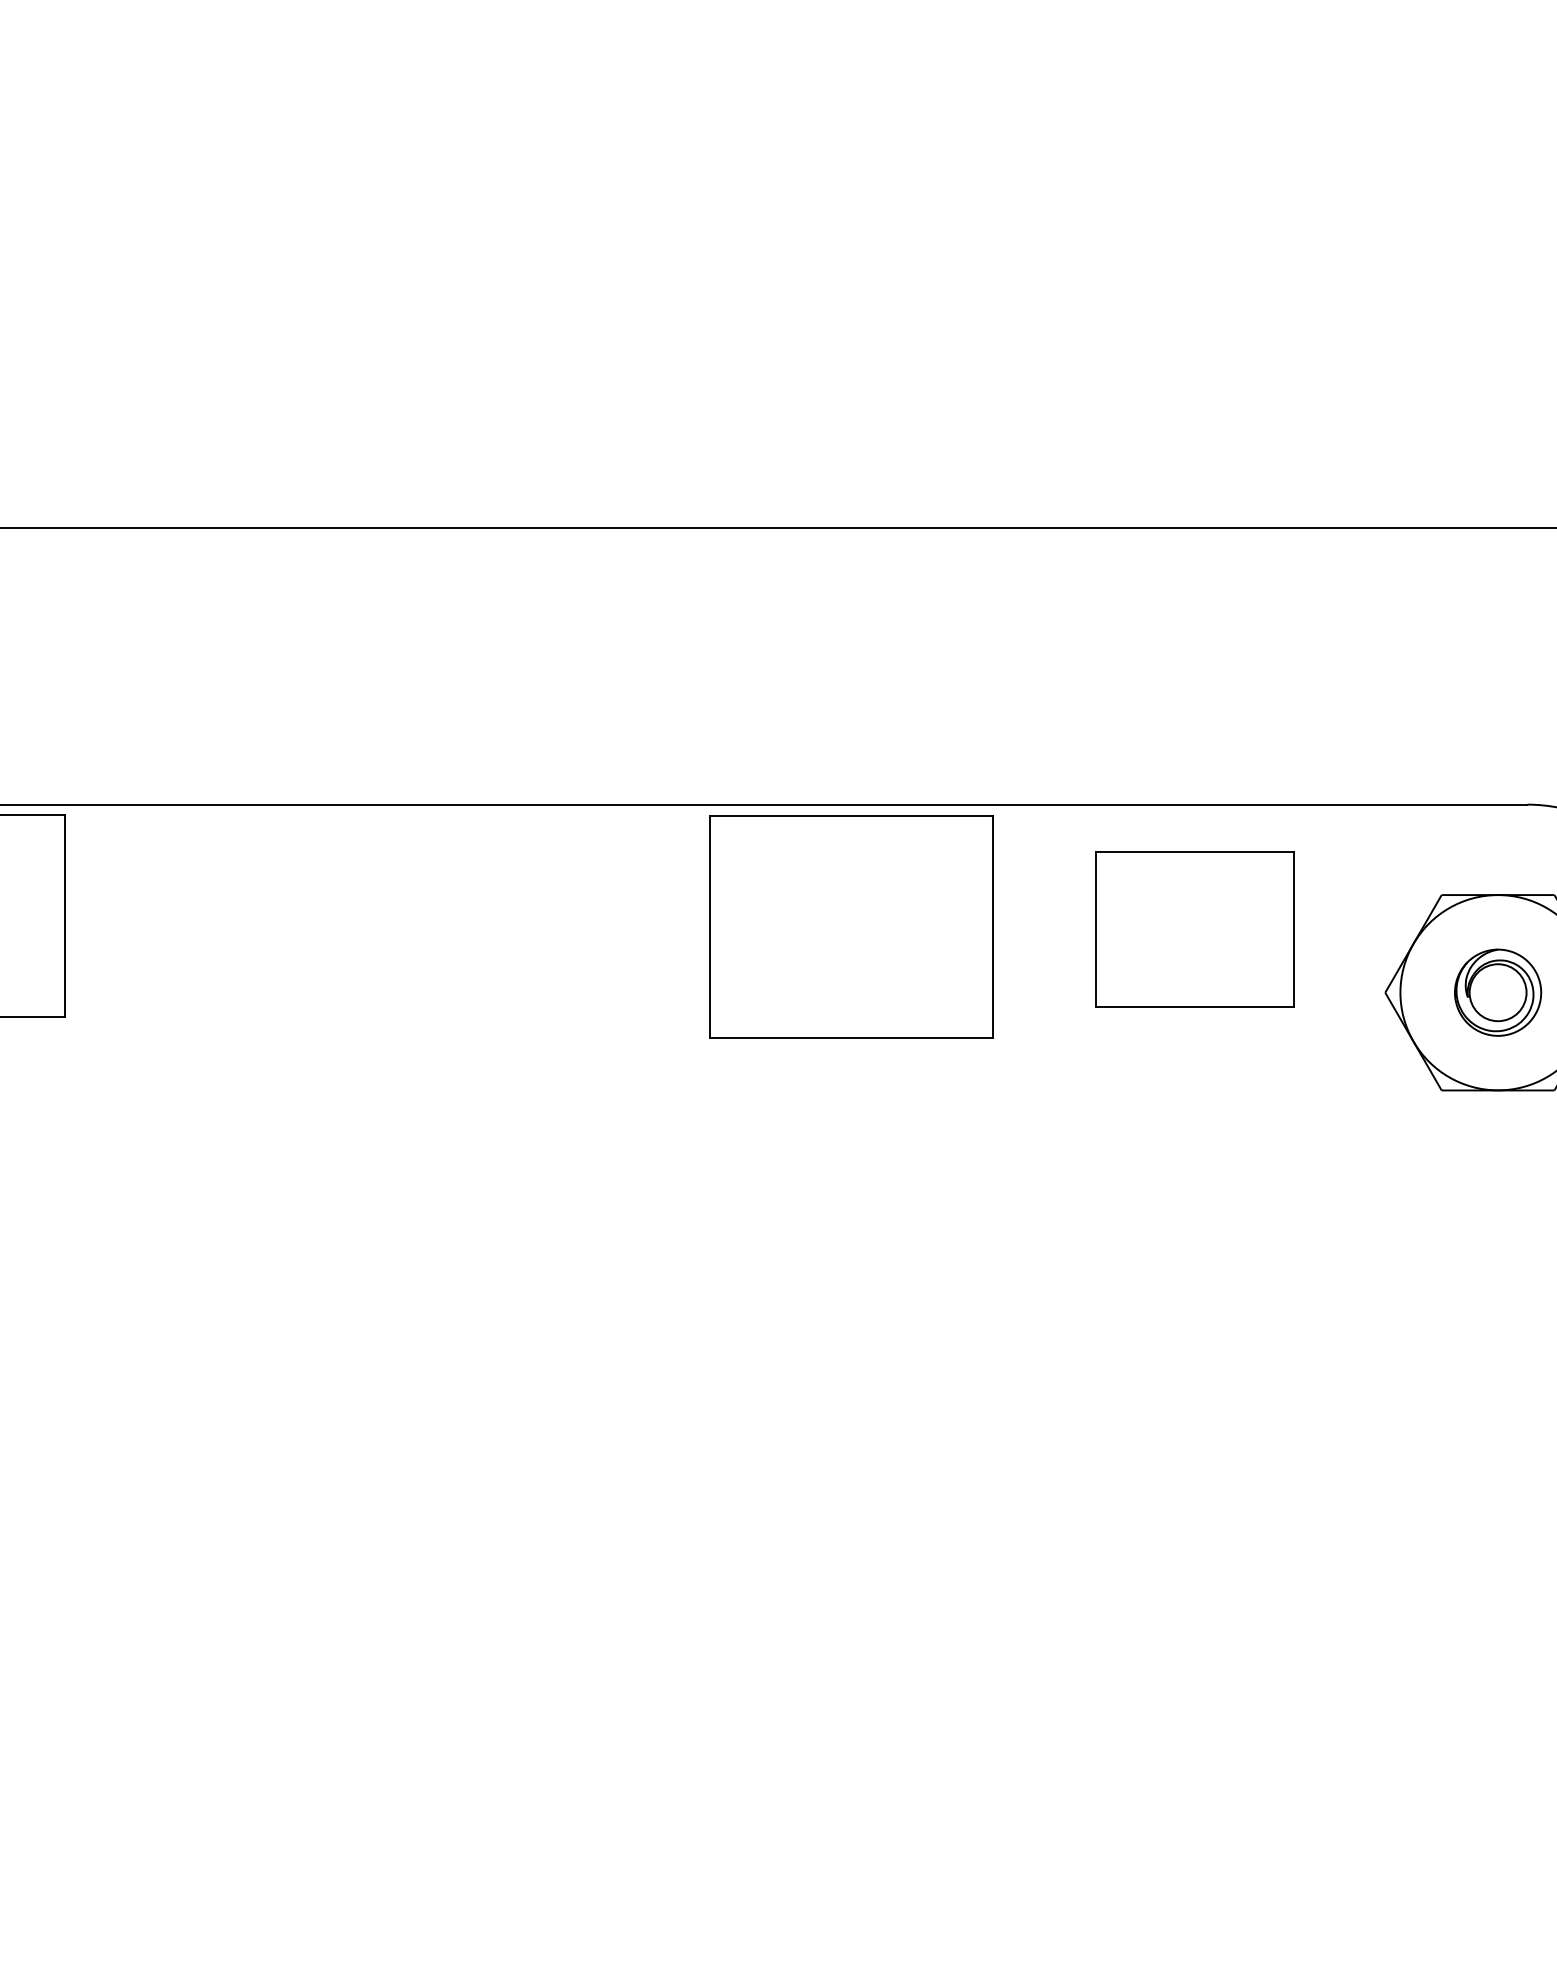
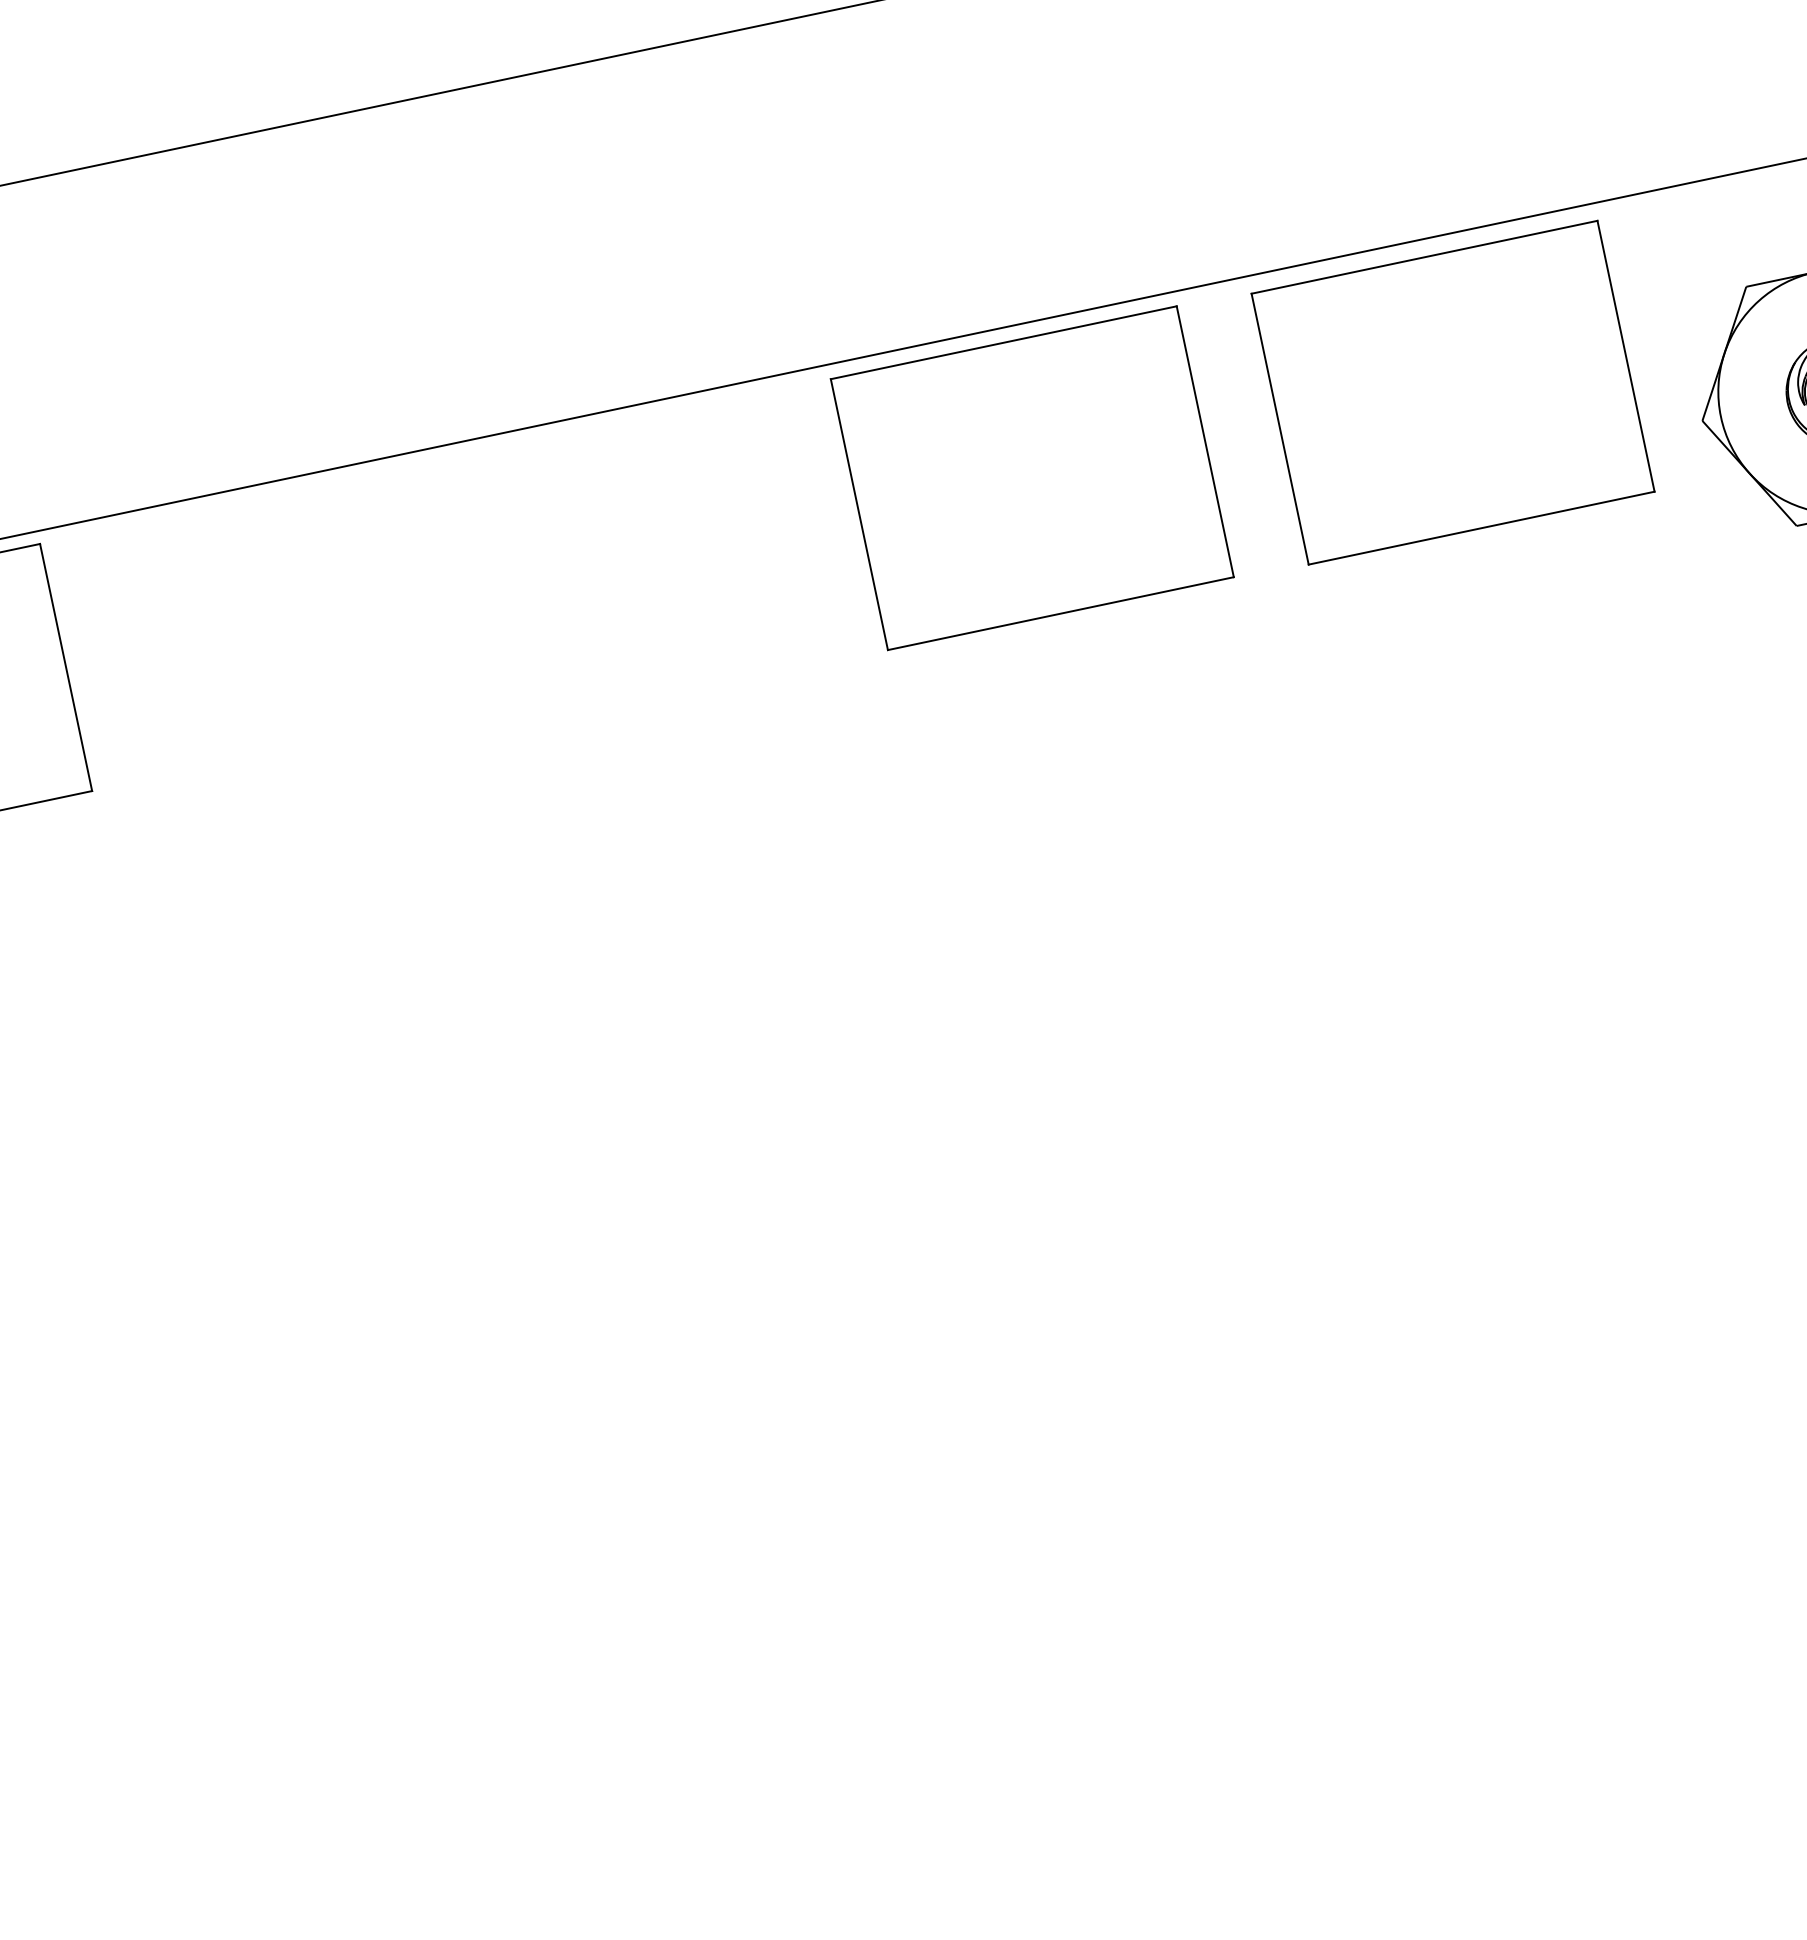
part: (1194, 929) -> (1452, 392), size x1.43

